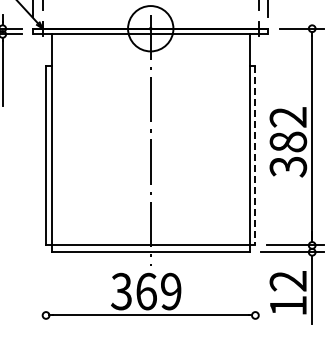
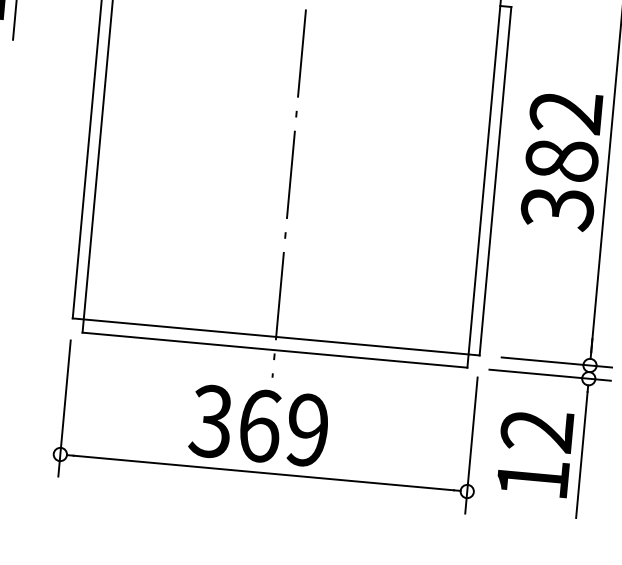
line: (255, 155) -> (495, 180), dashed -> solid
line: (46, 291) -> (65, 407), added
line: (255, 291) -> (471, 444), added

